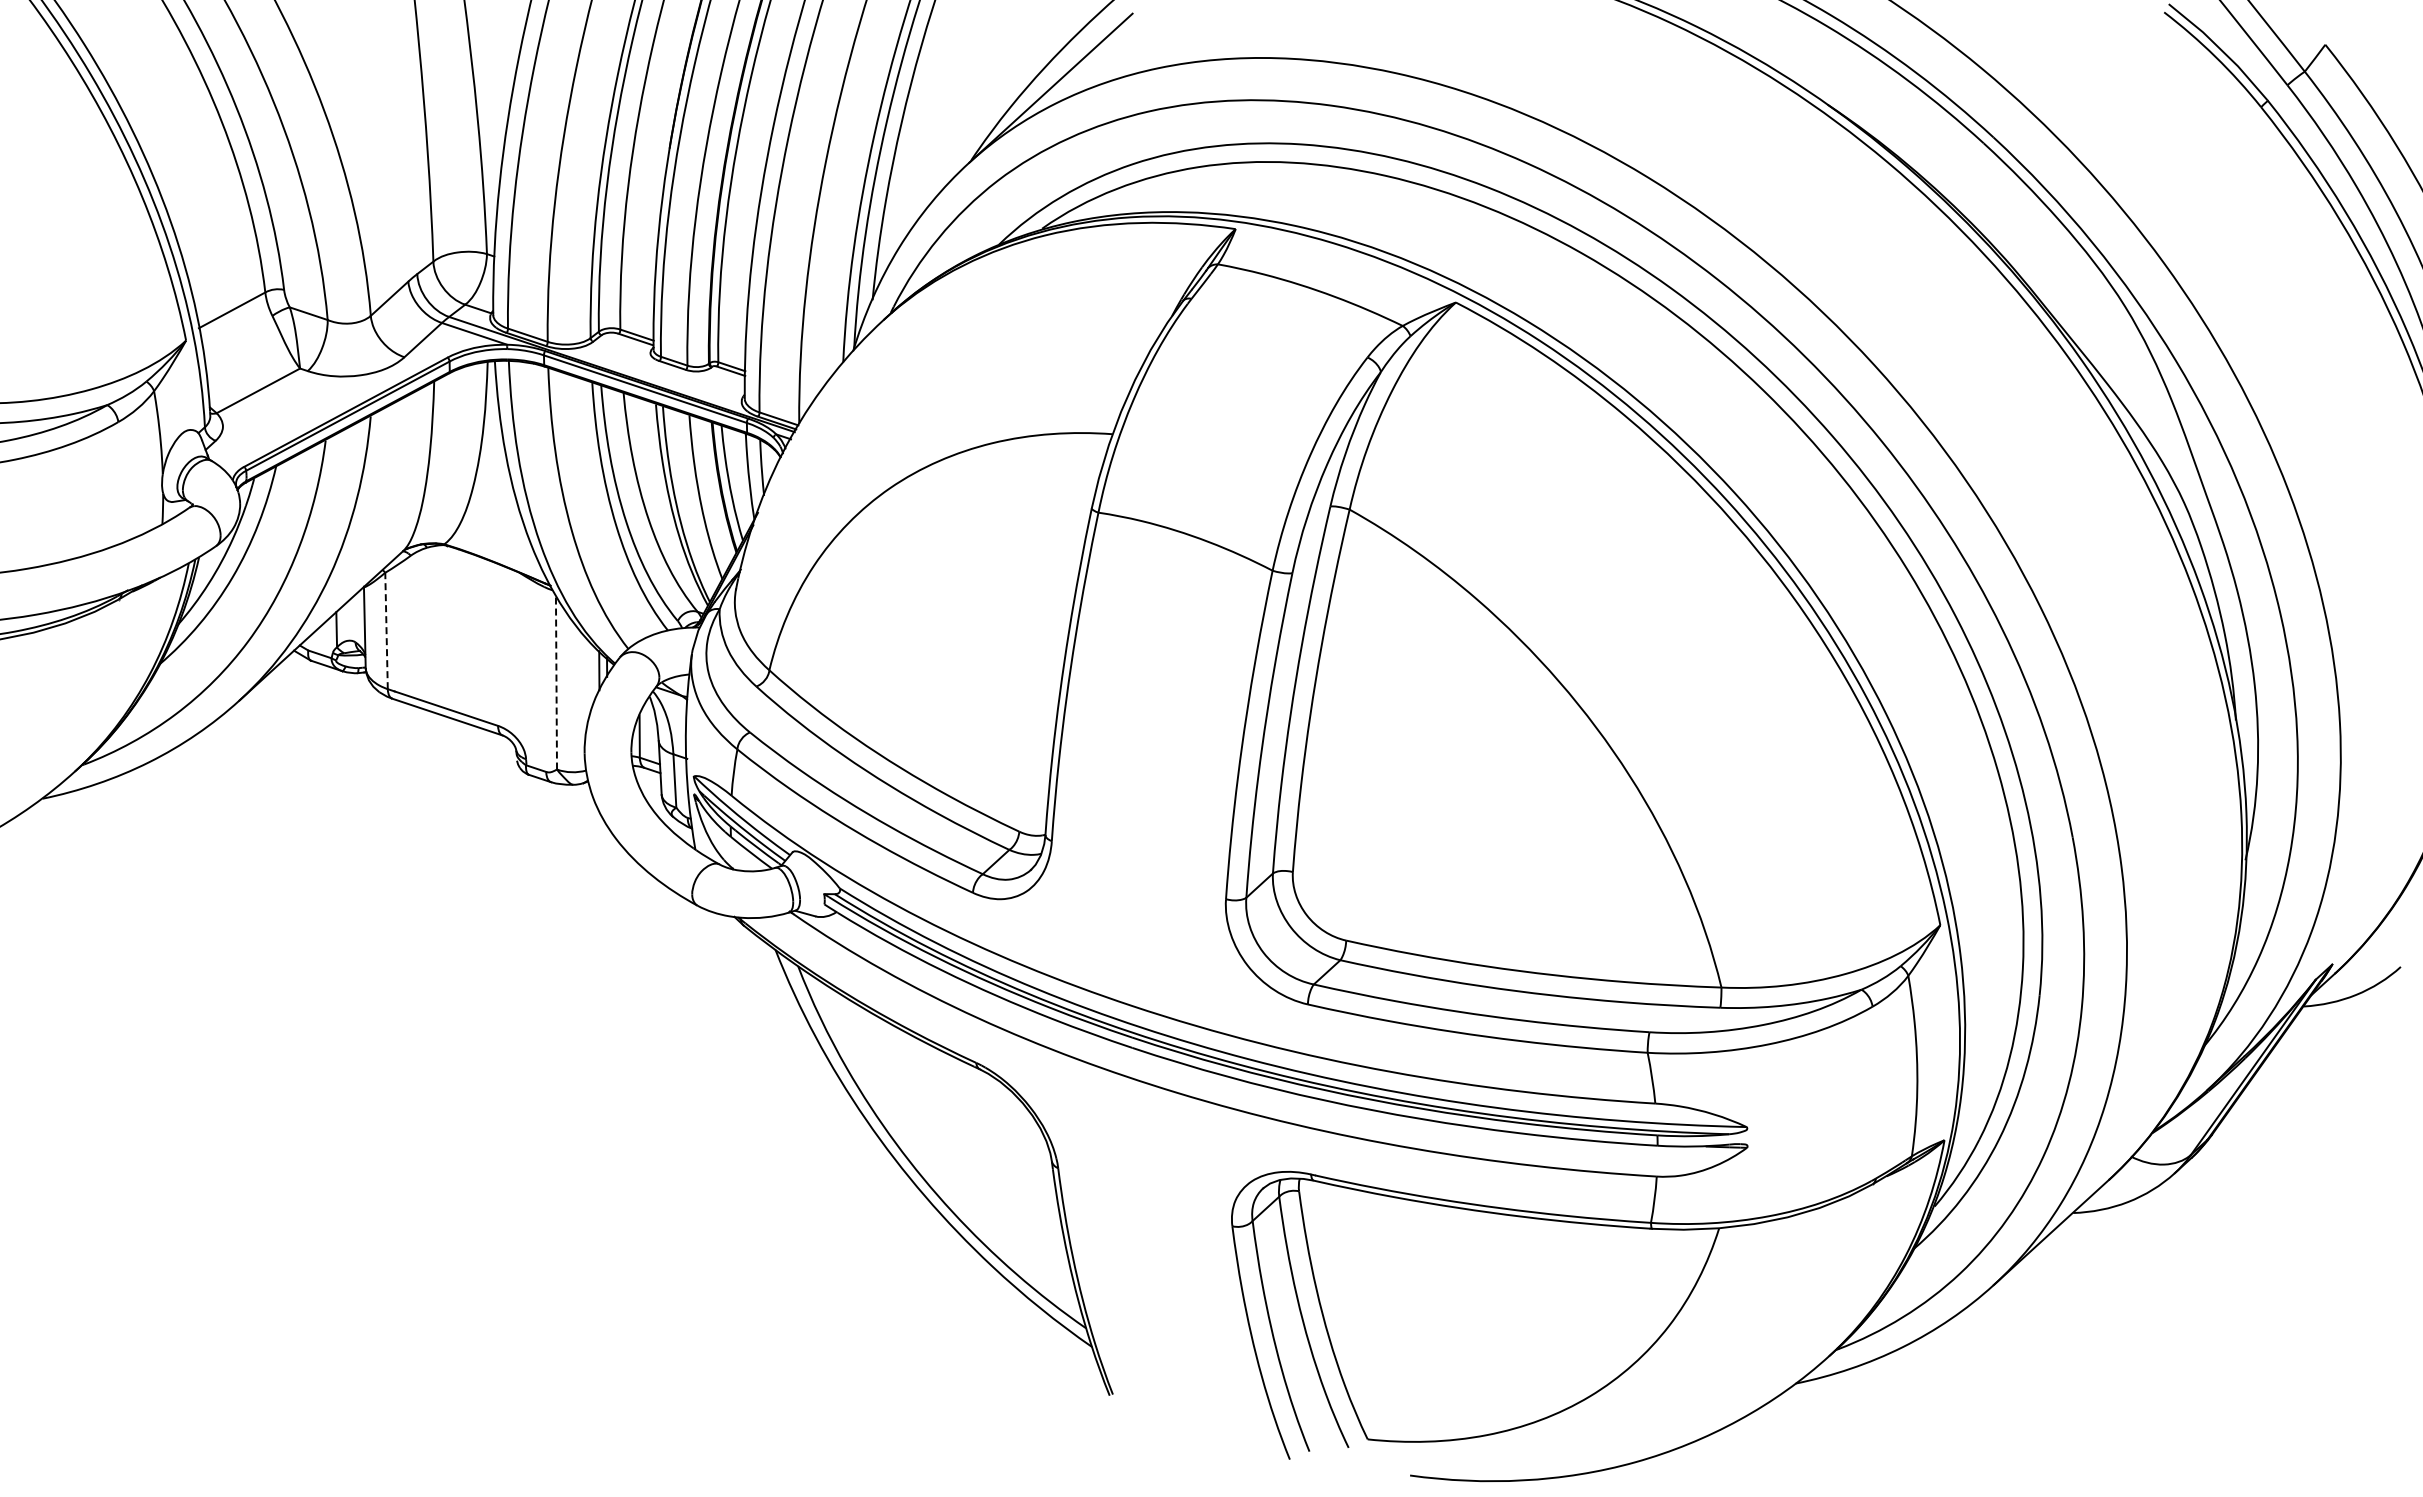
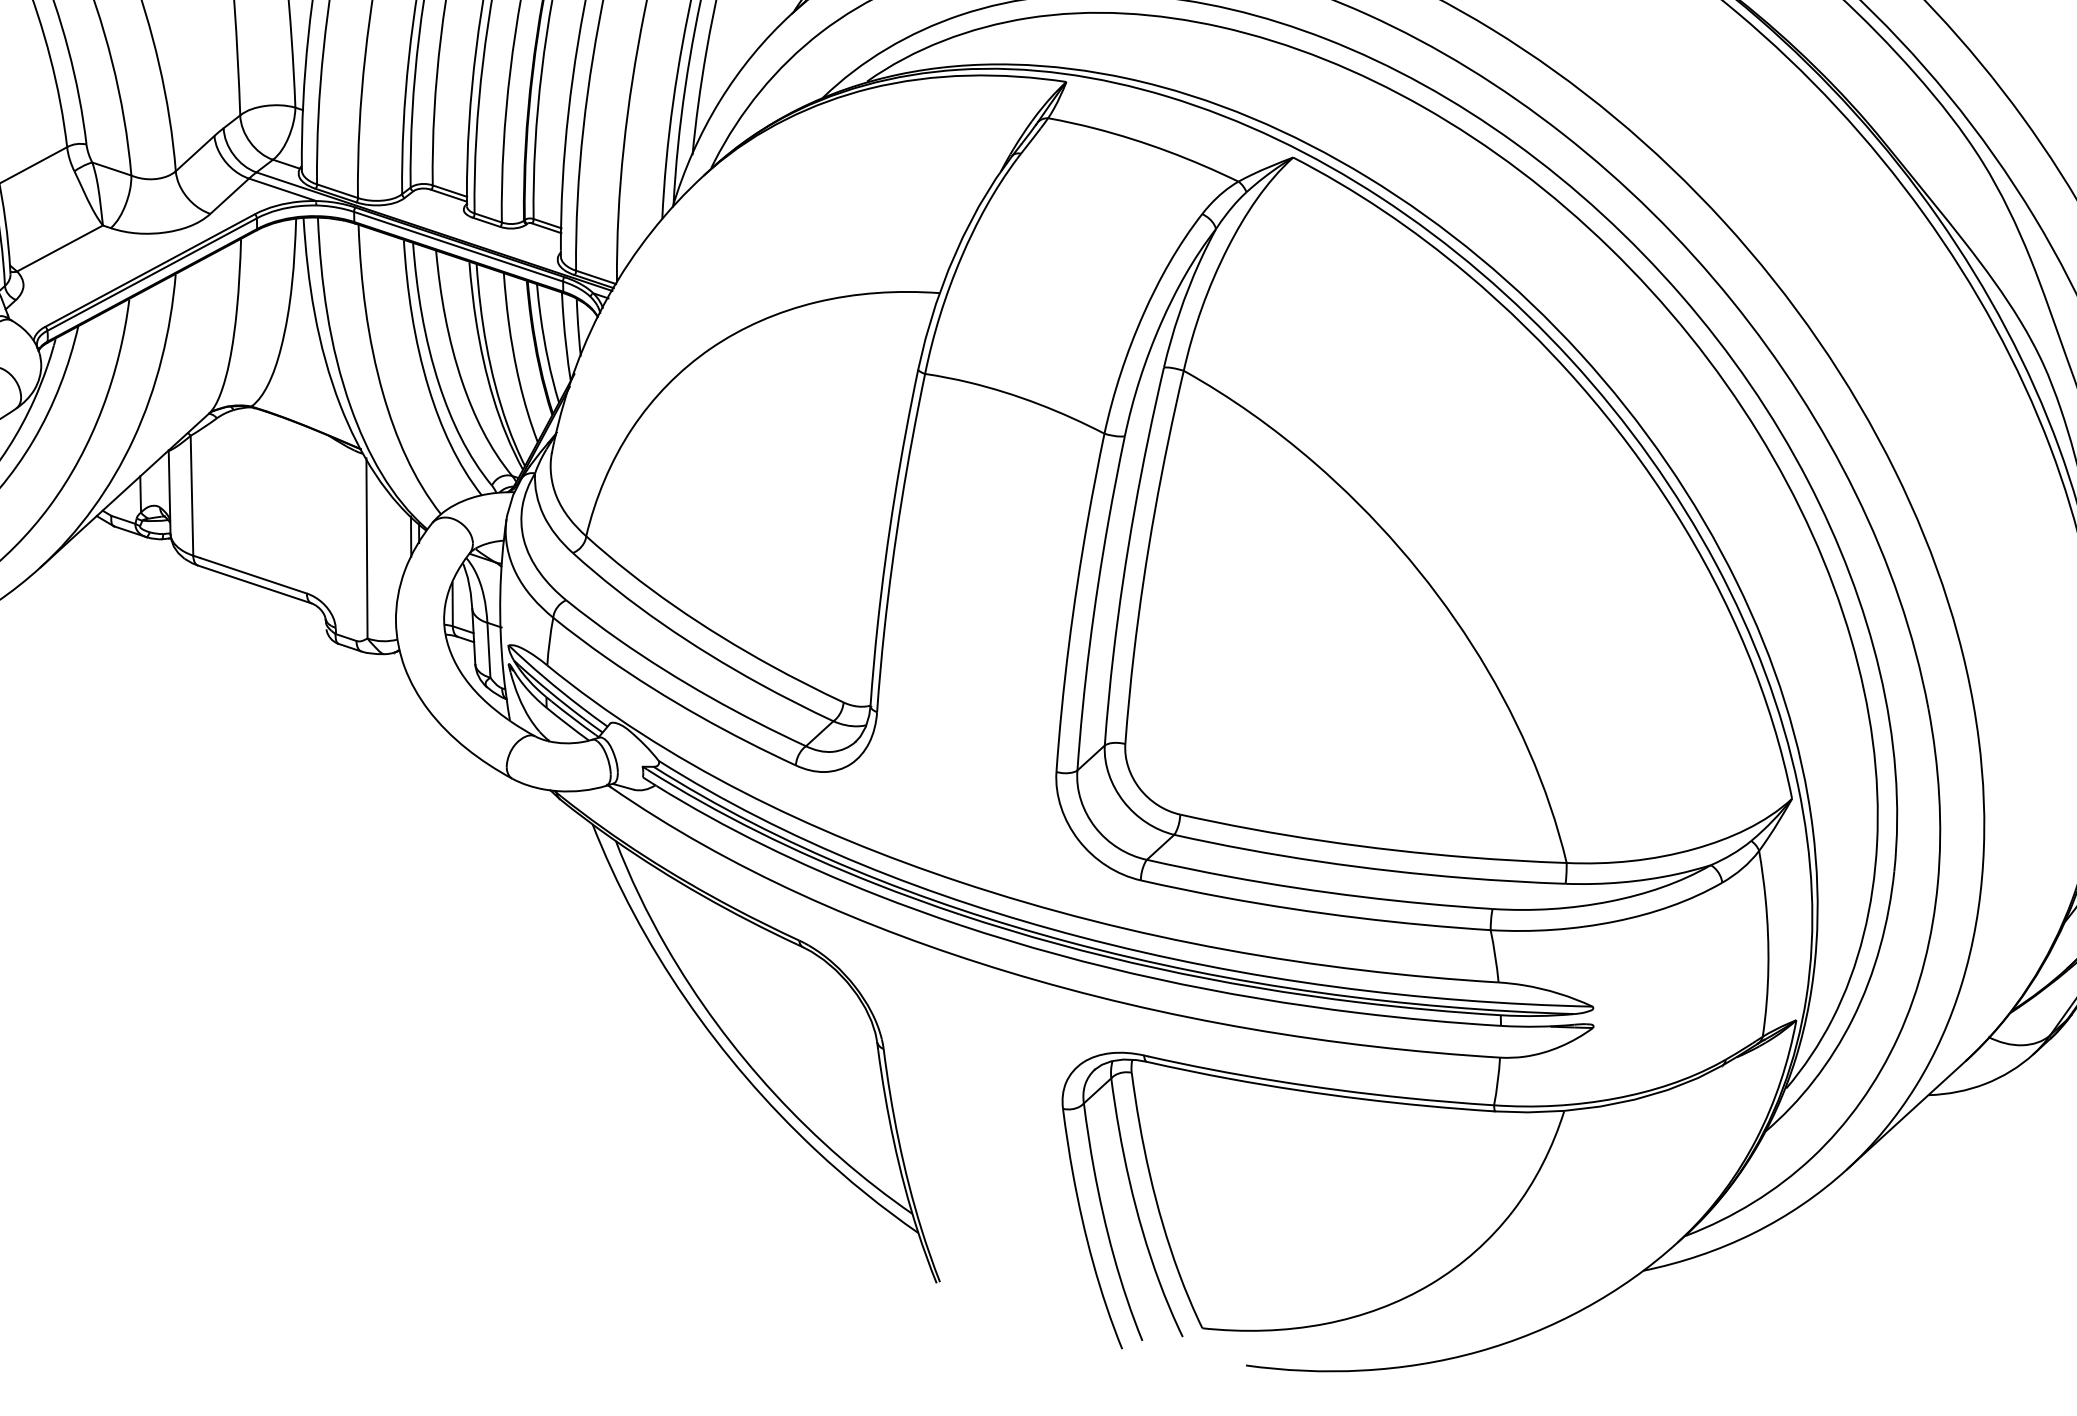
line: (386, 630) -> (191, 495), dashed -> solid
line: (556, 681) -> (367, 547), dashed -> solid

